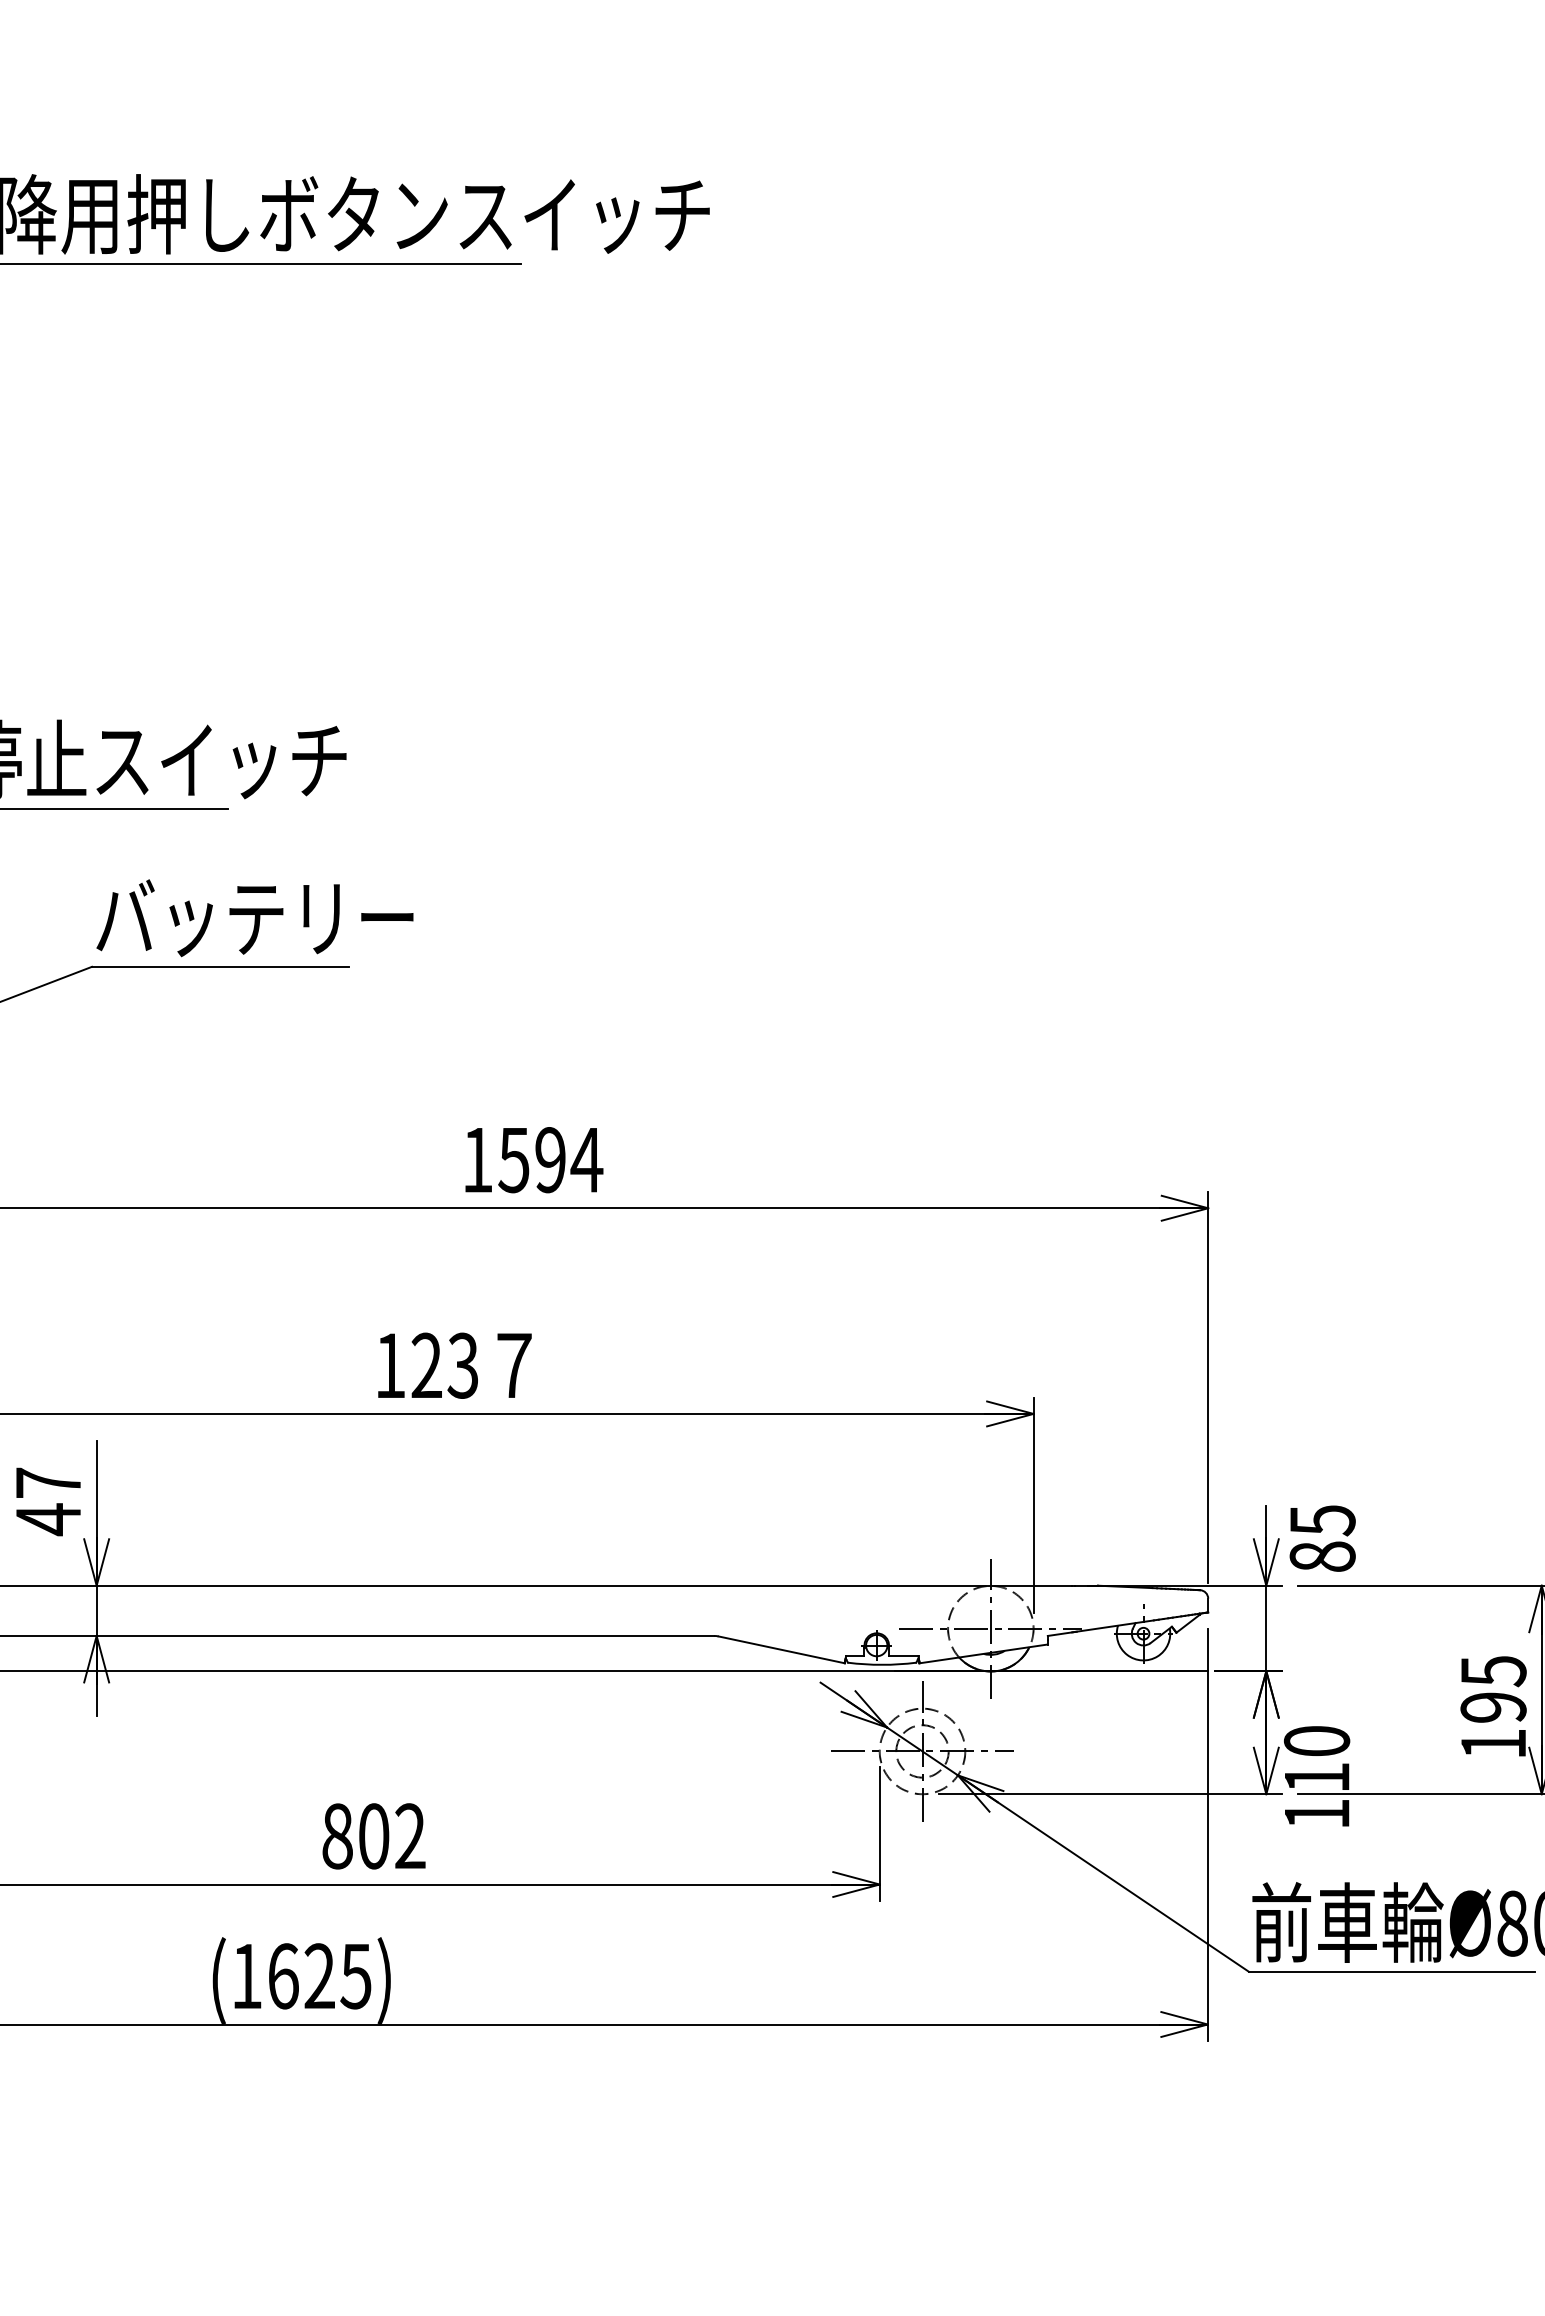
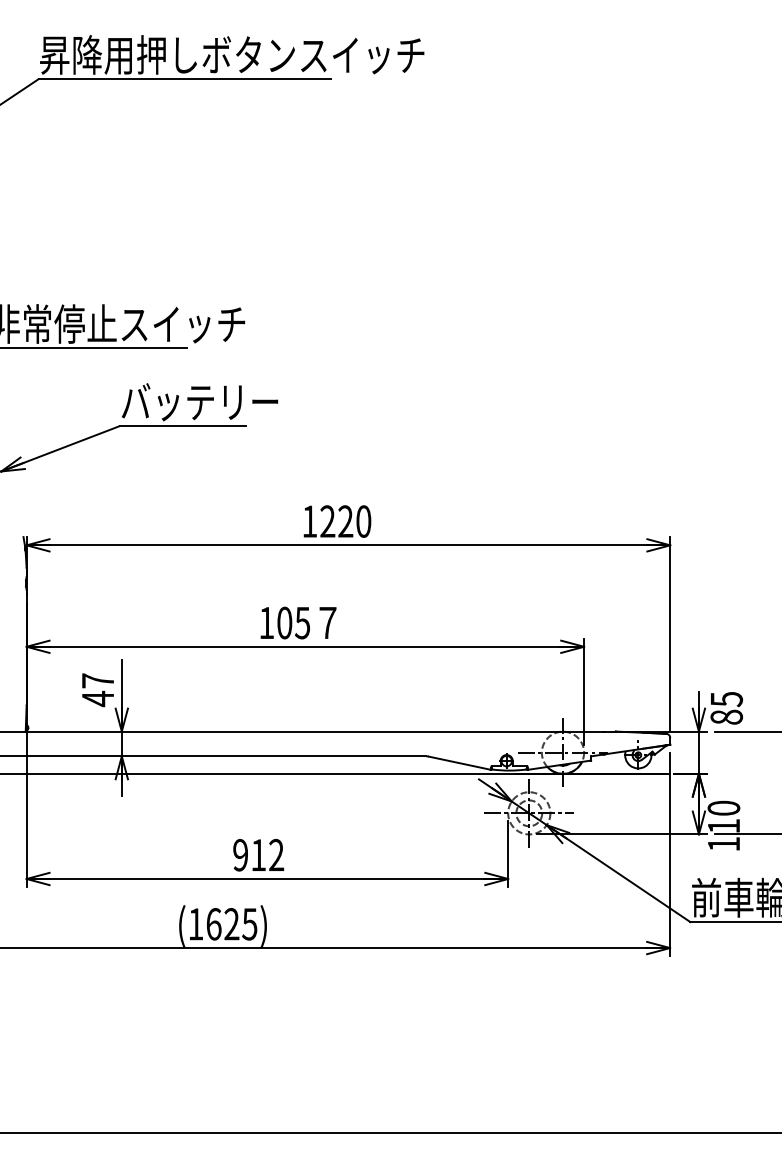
text: (549, 1159) -> (345, 521), 1594 -> 1220
text: (444, 1364) -> (293, 622), 123 -> 105
text: (355, 1834) -> (249, 854), 802 -> 912

